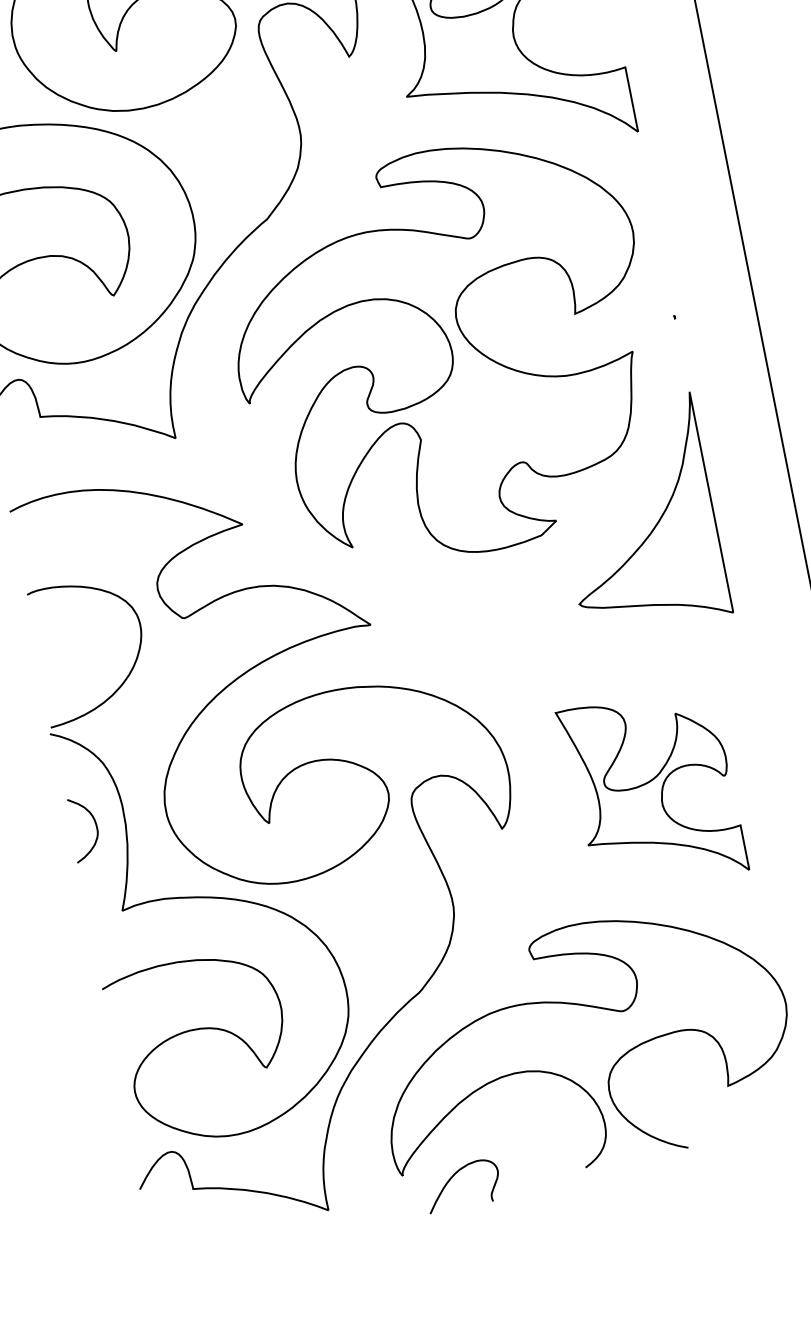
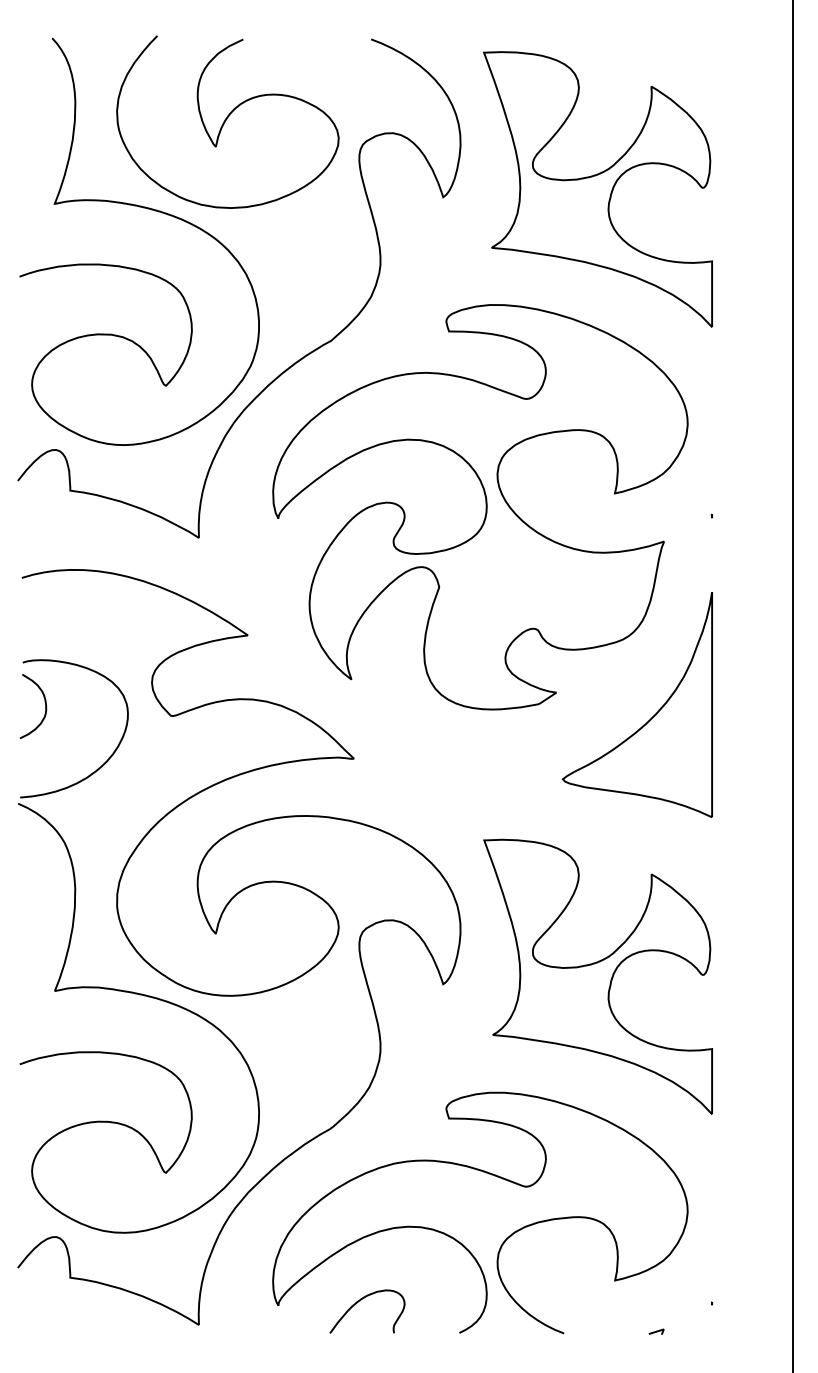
part: (651, 791) -> (597, 976), size x1.43
curve: (94, 823) -> (44, 702), moved
line: (778, 1127) -> (656, 1331), added
curve: (454, 1175) -> (361, 1300), moved

